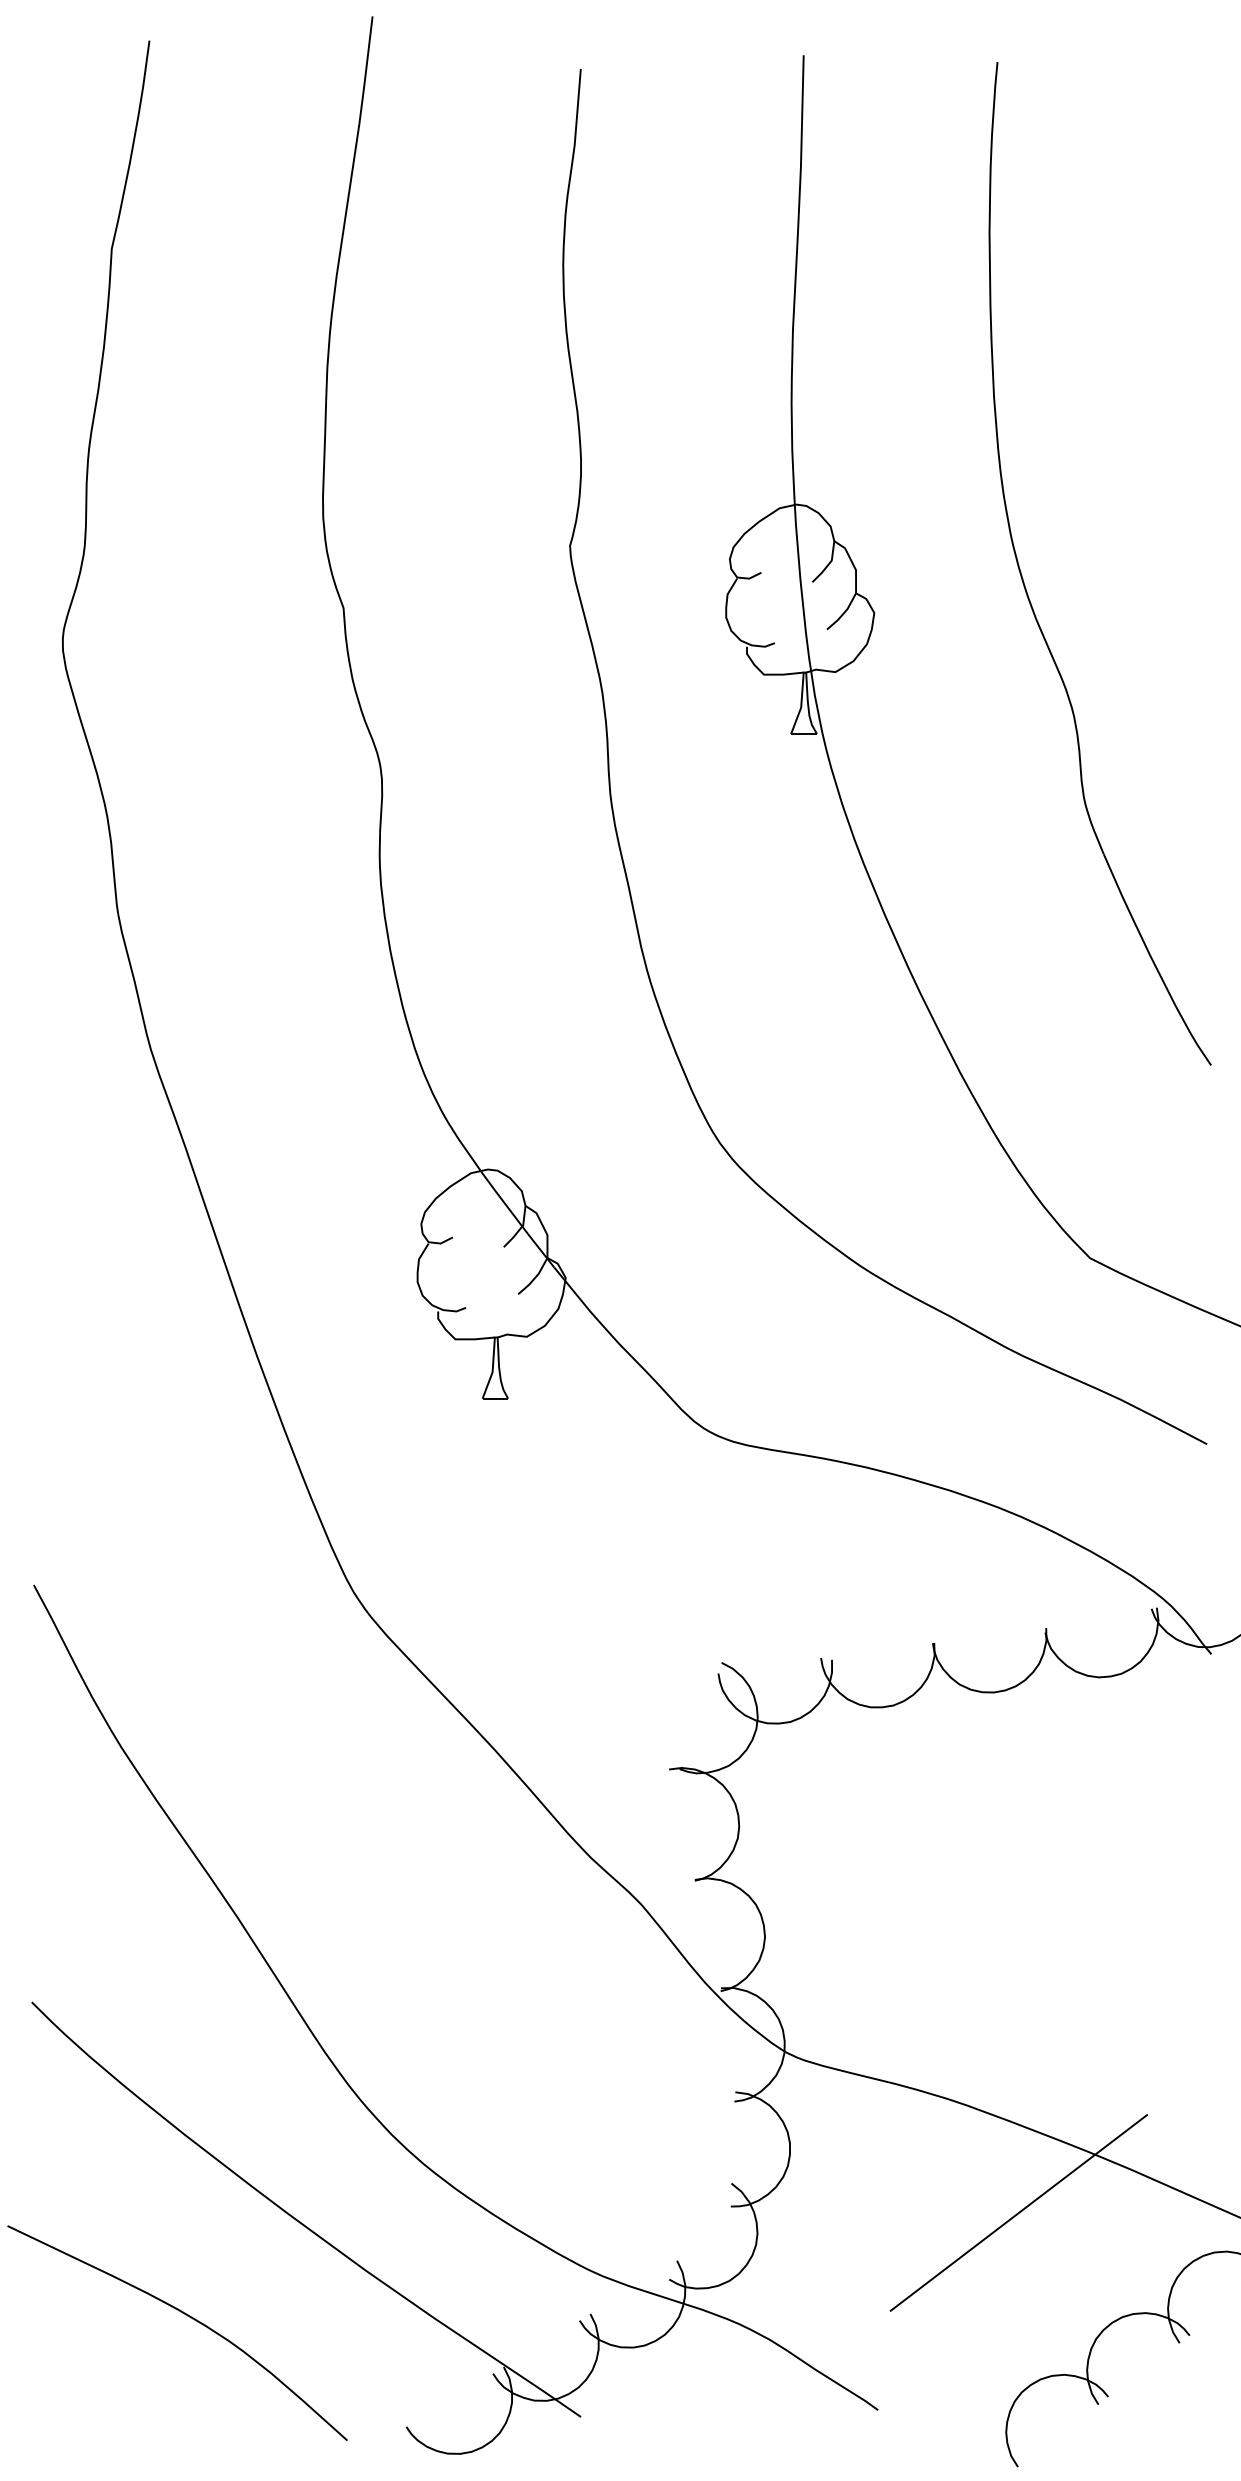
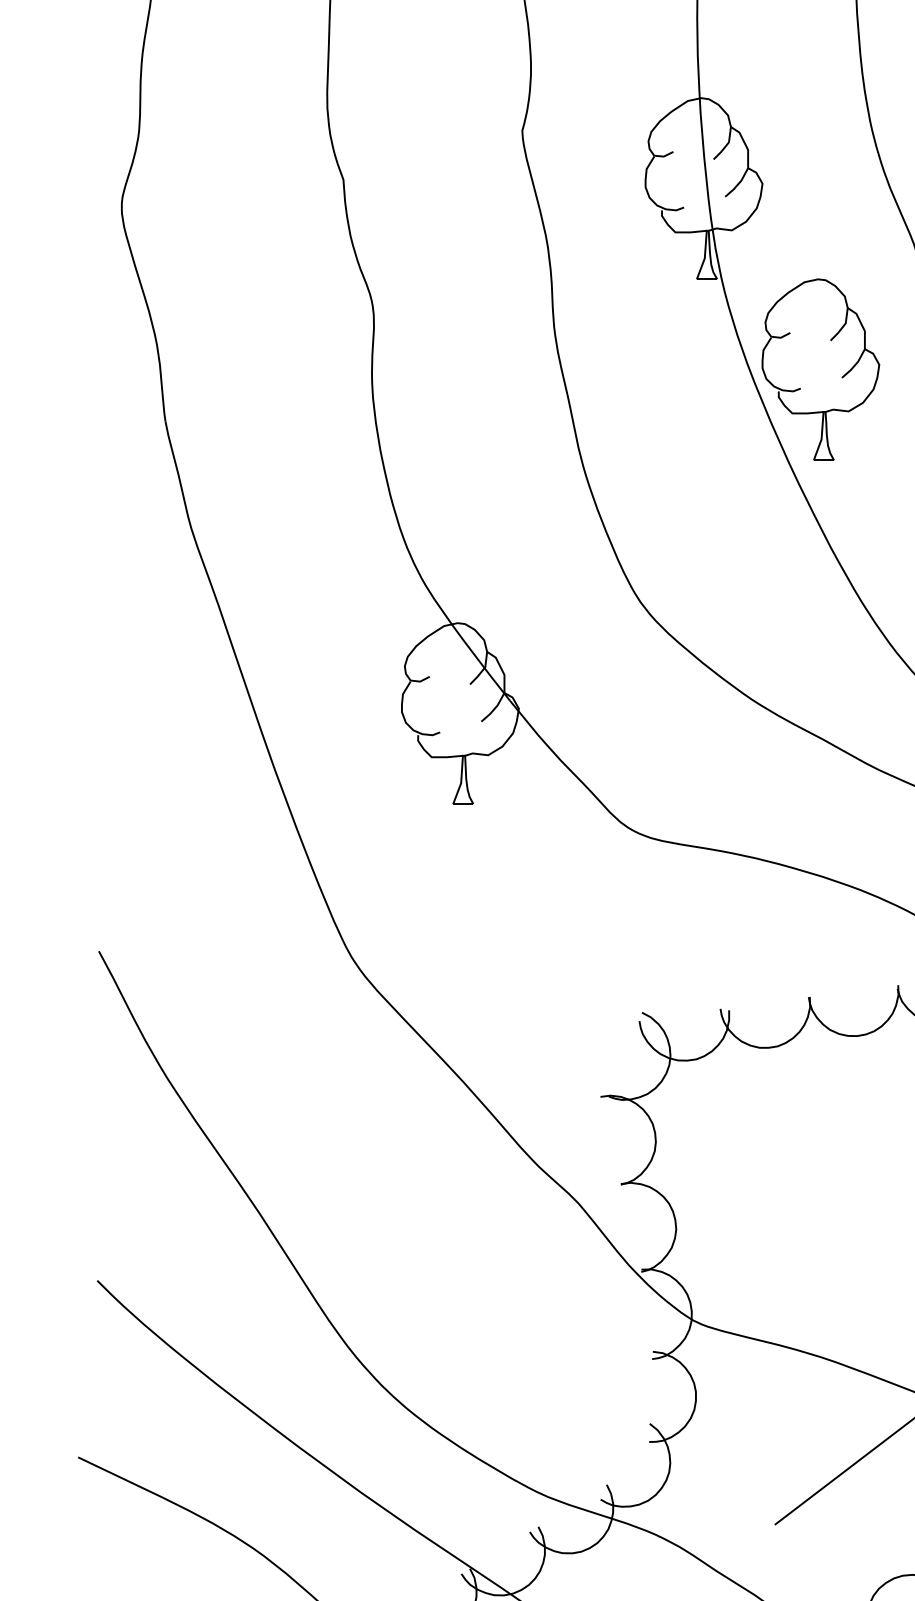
part: (974, 857) -> (841, 376), added

